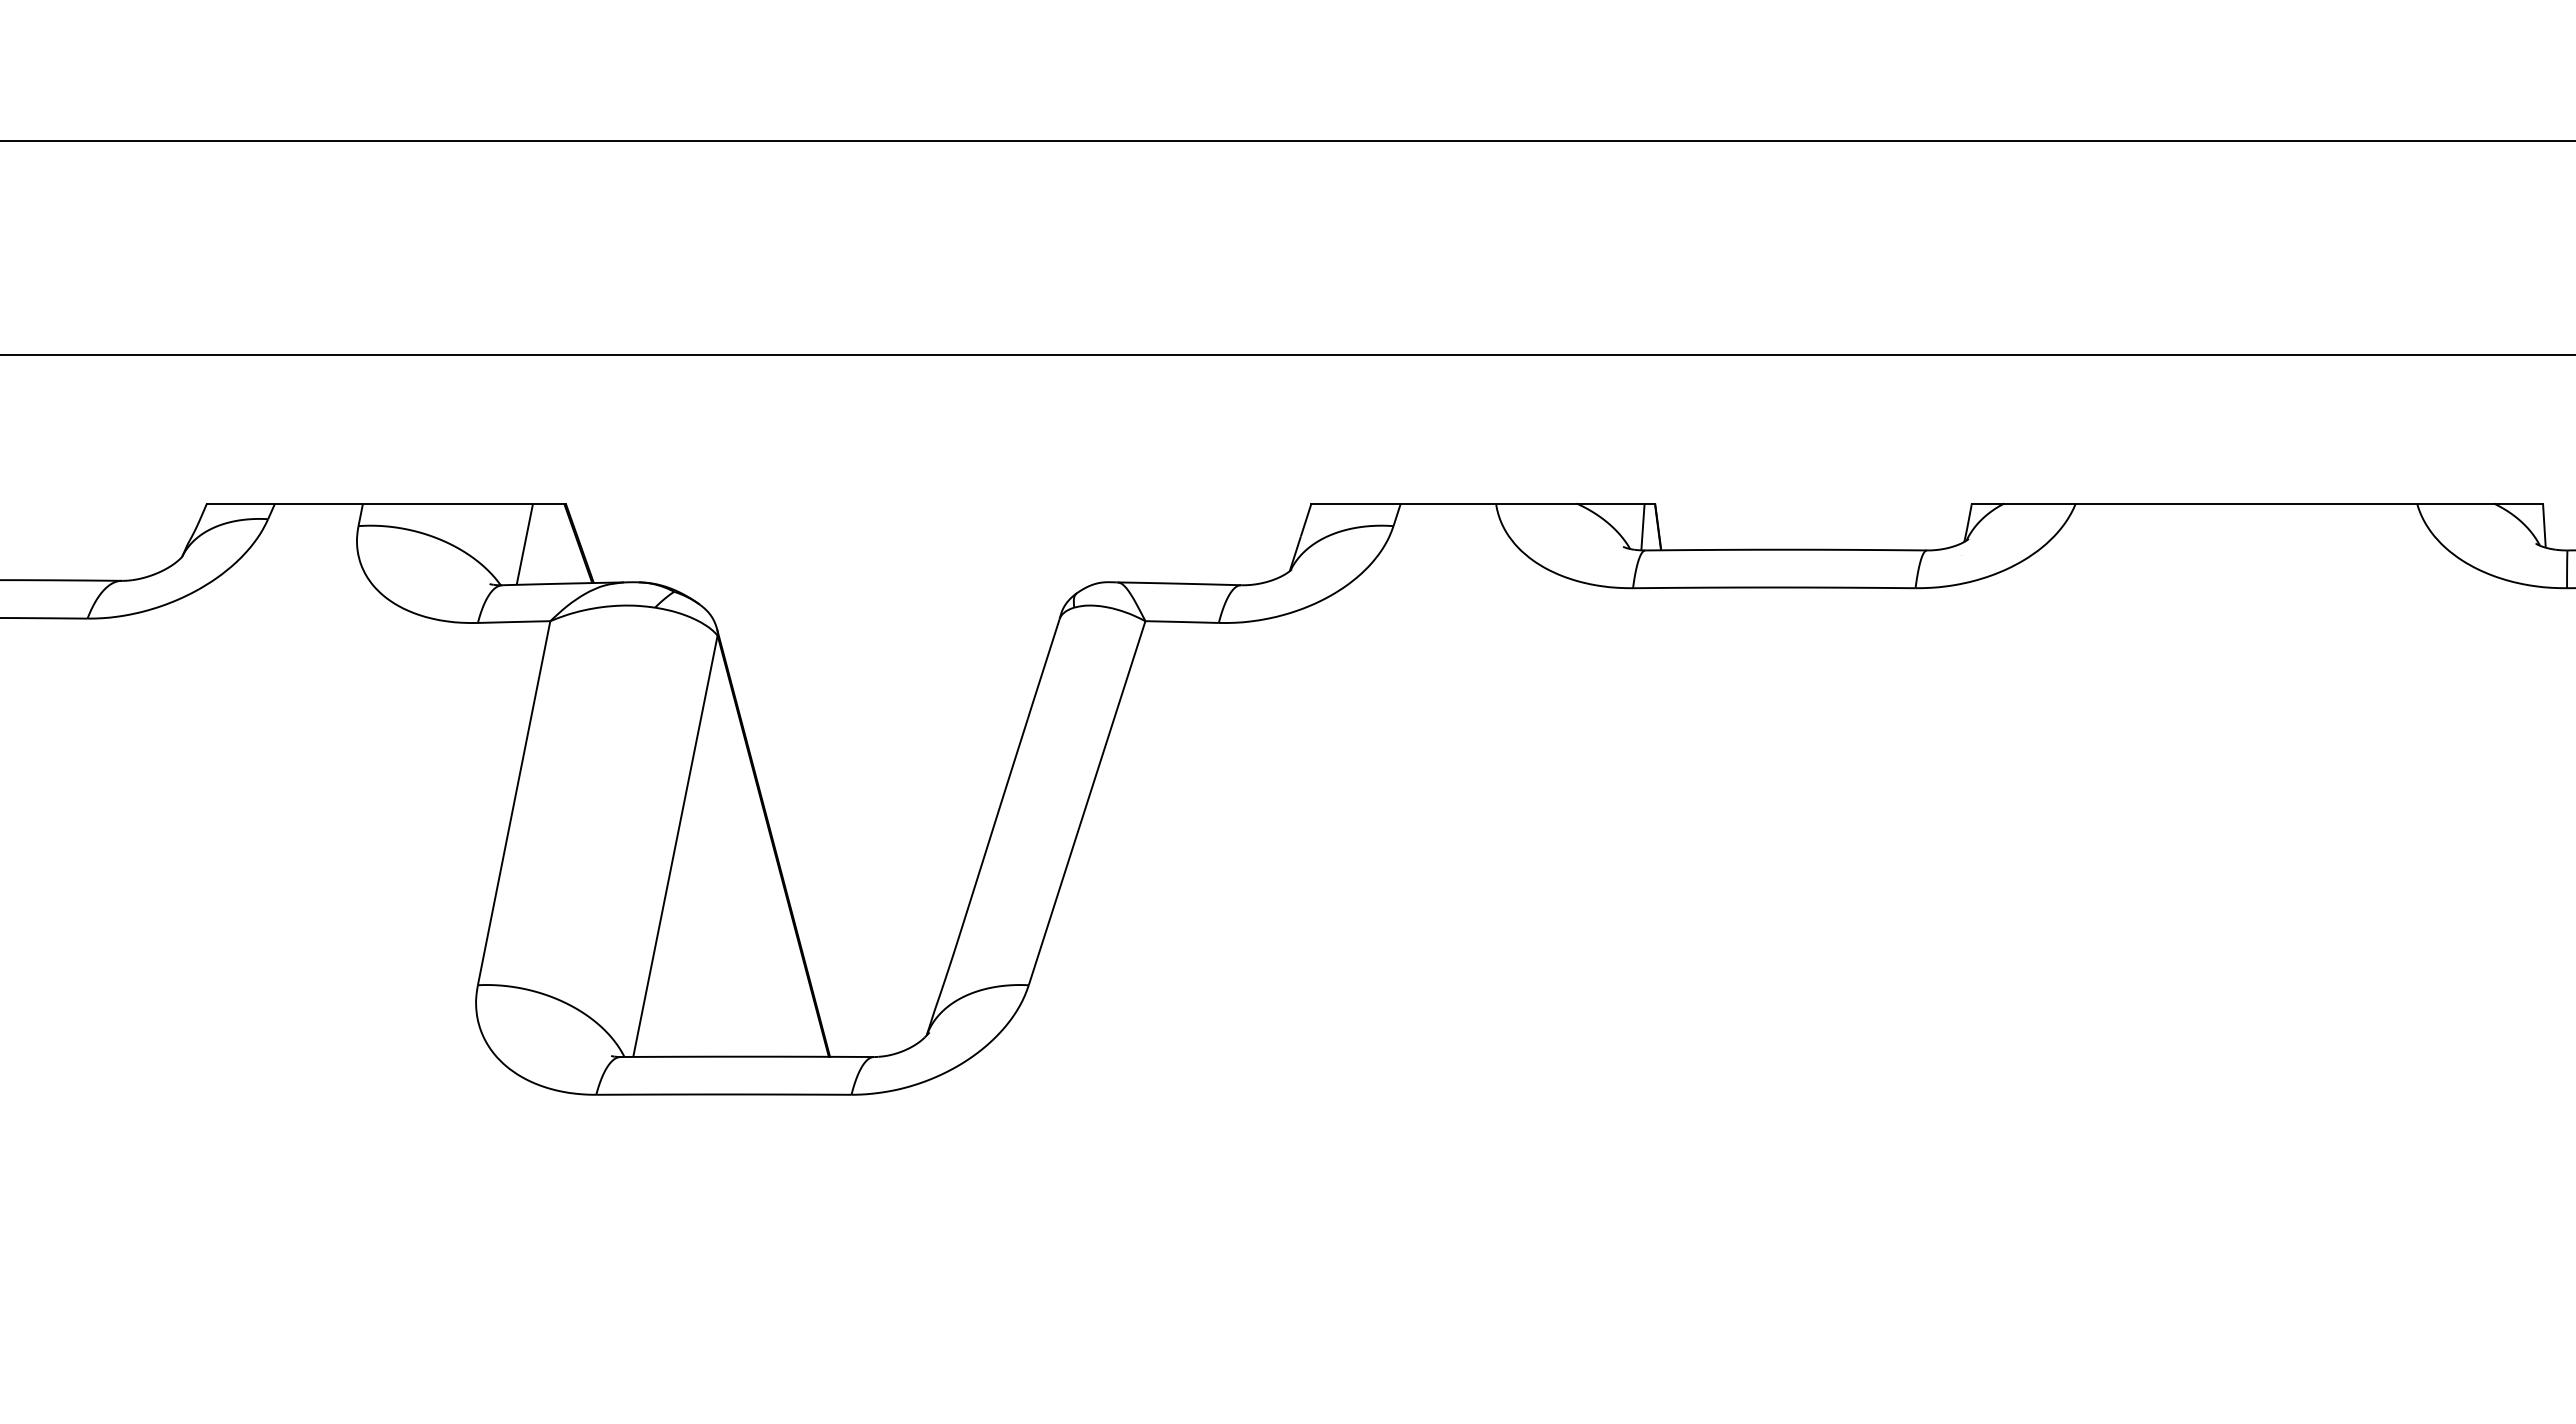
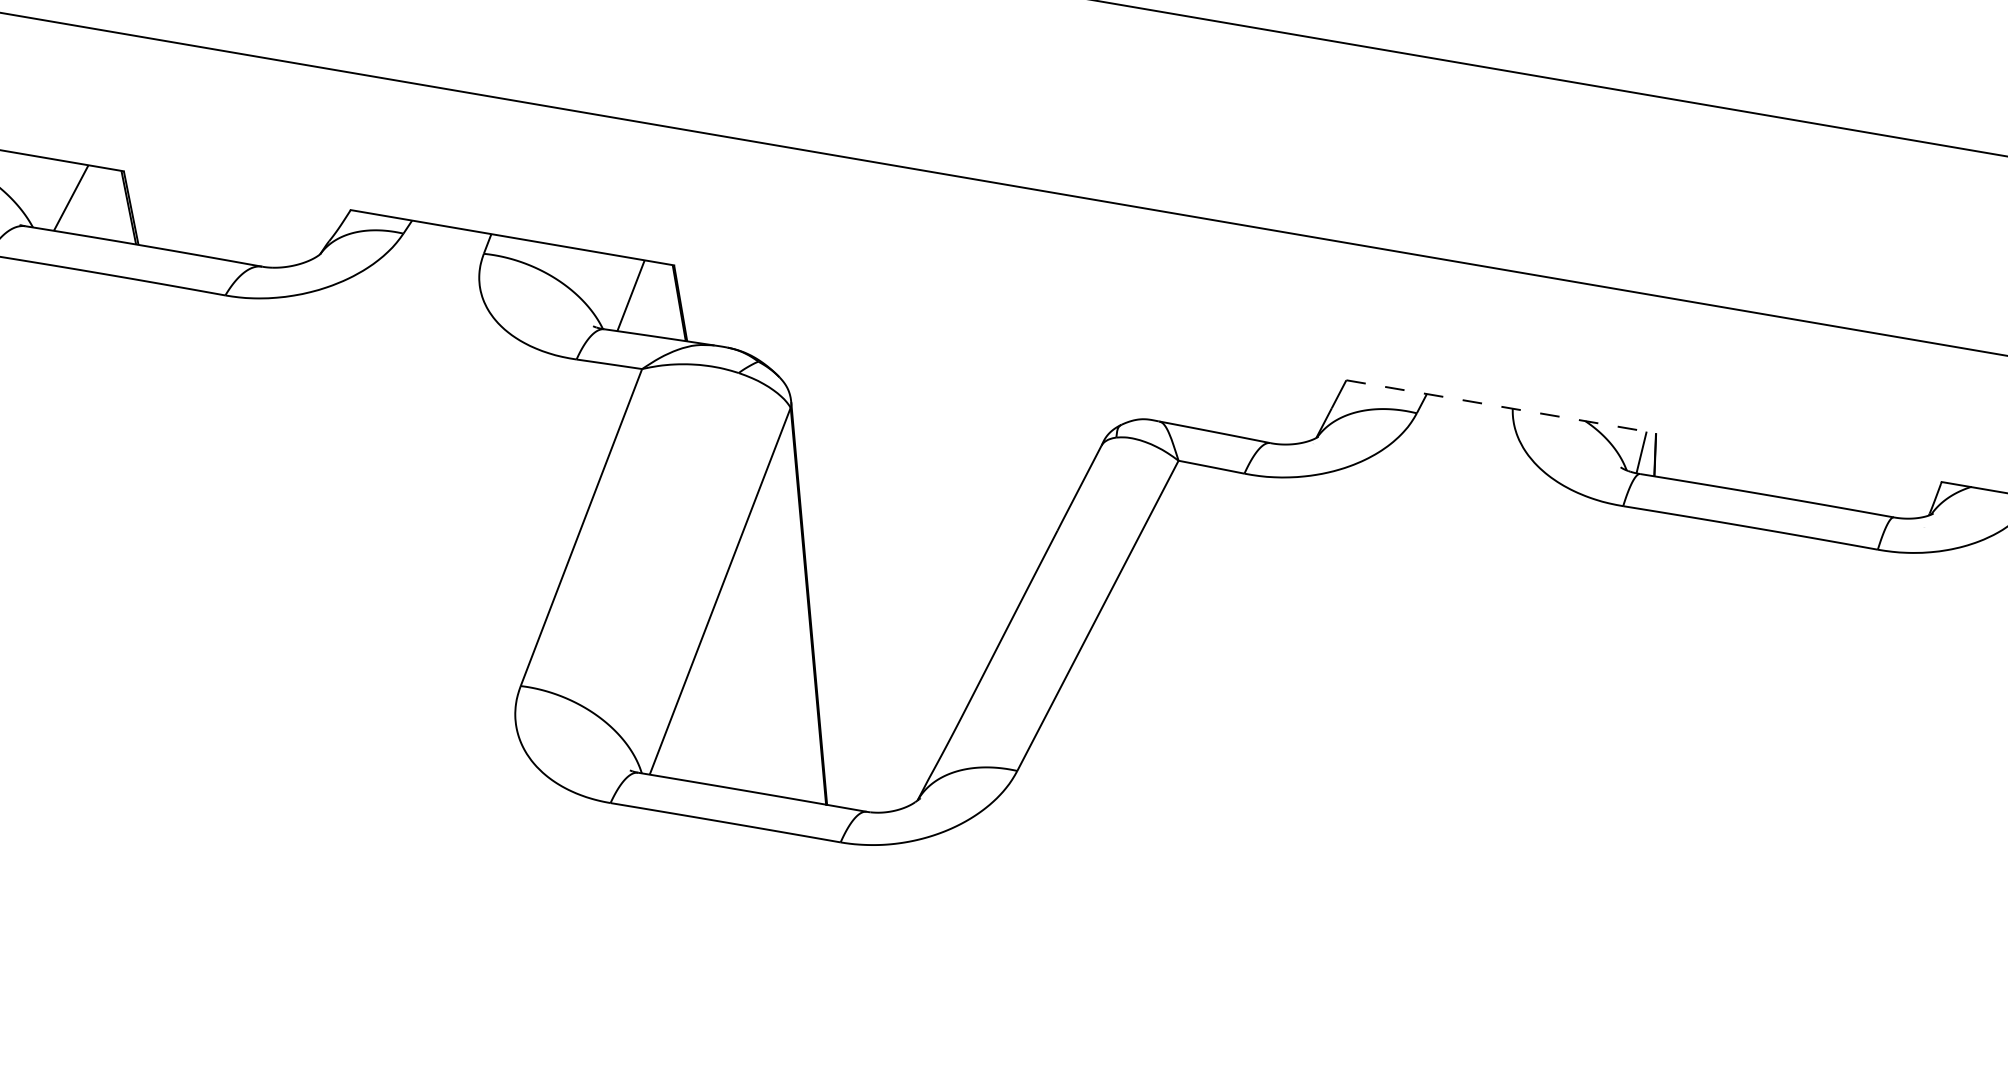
line: (1483, 503) -> (1501, 406), solid -> dashed

